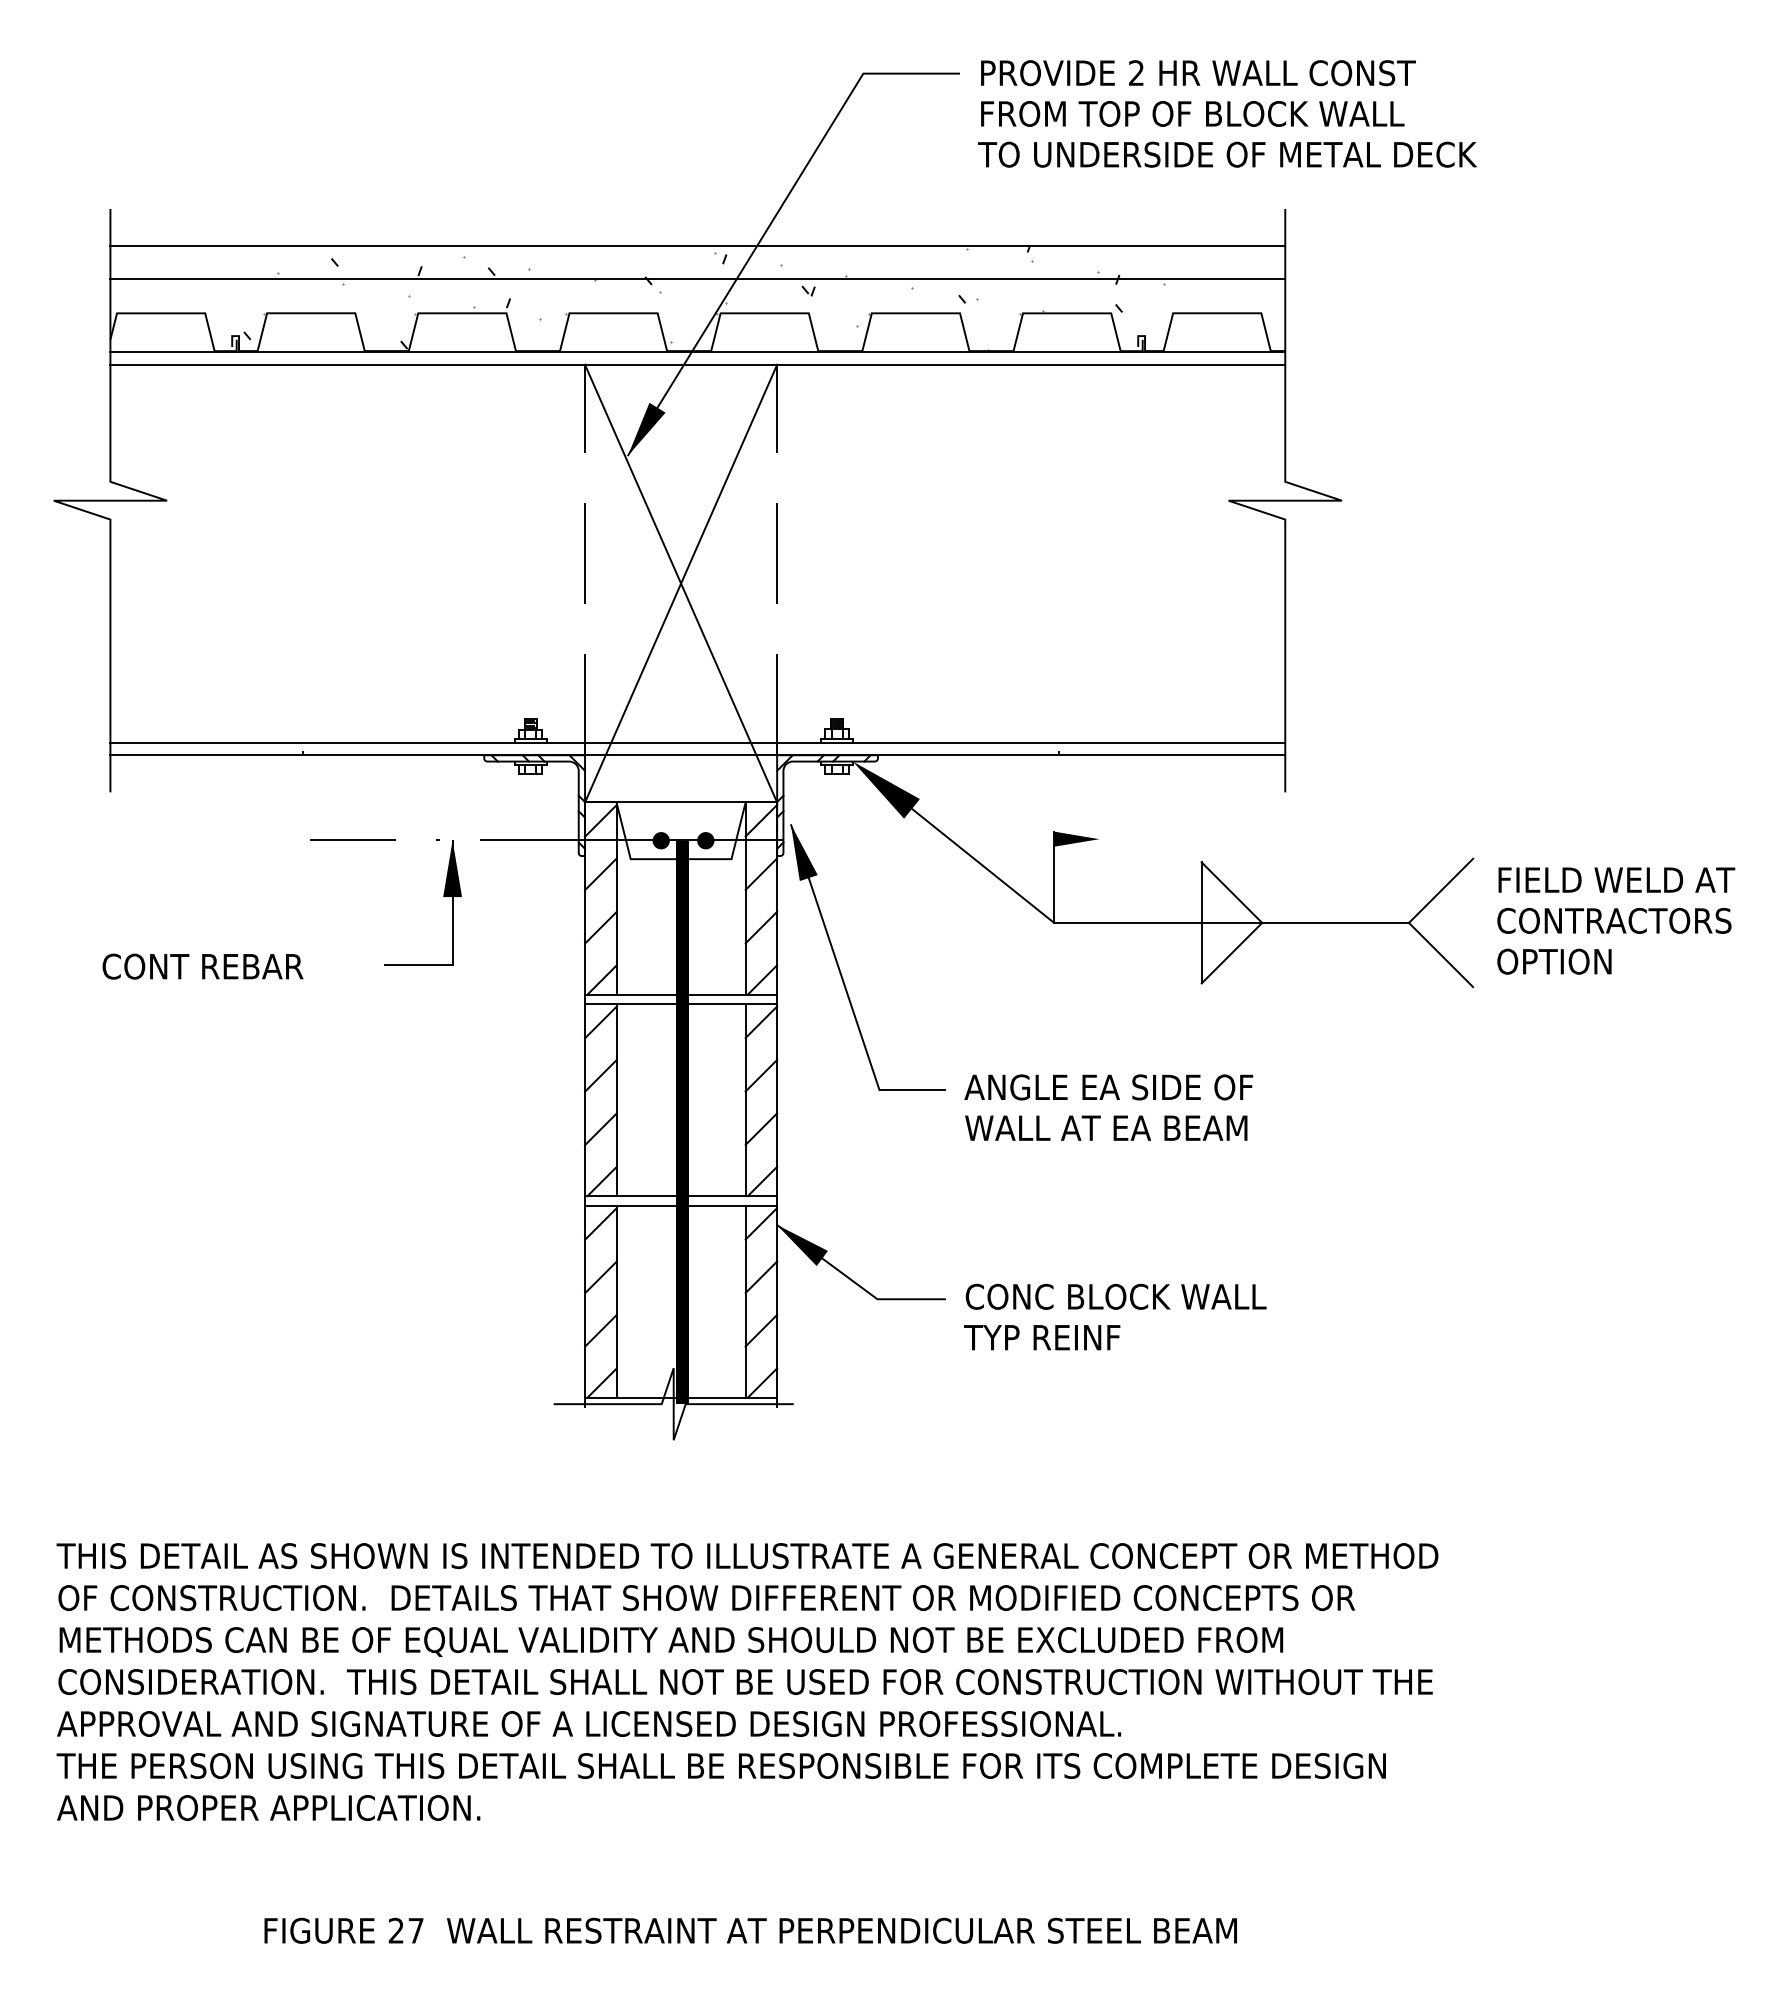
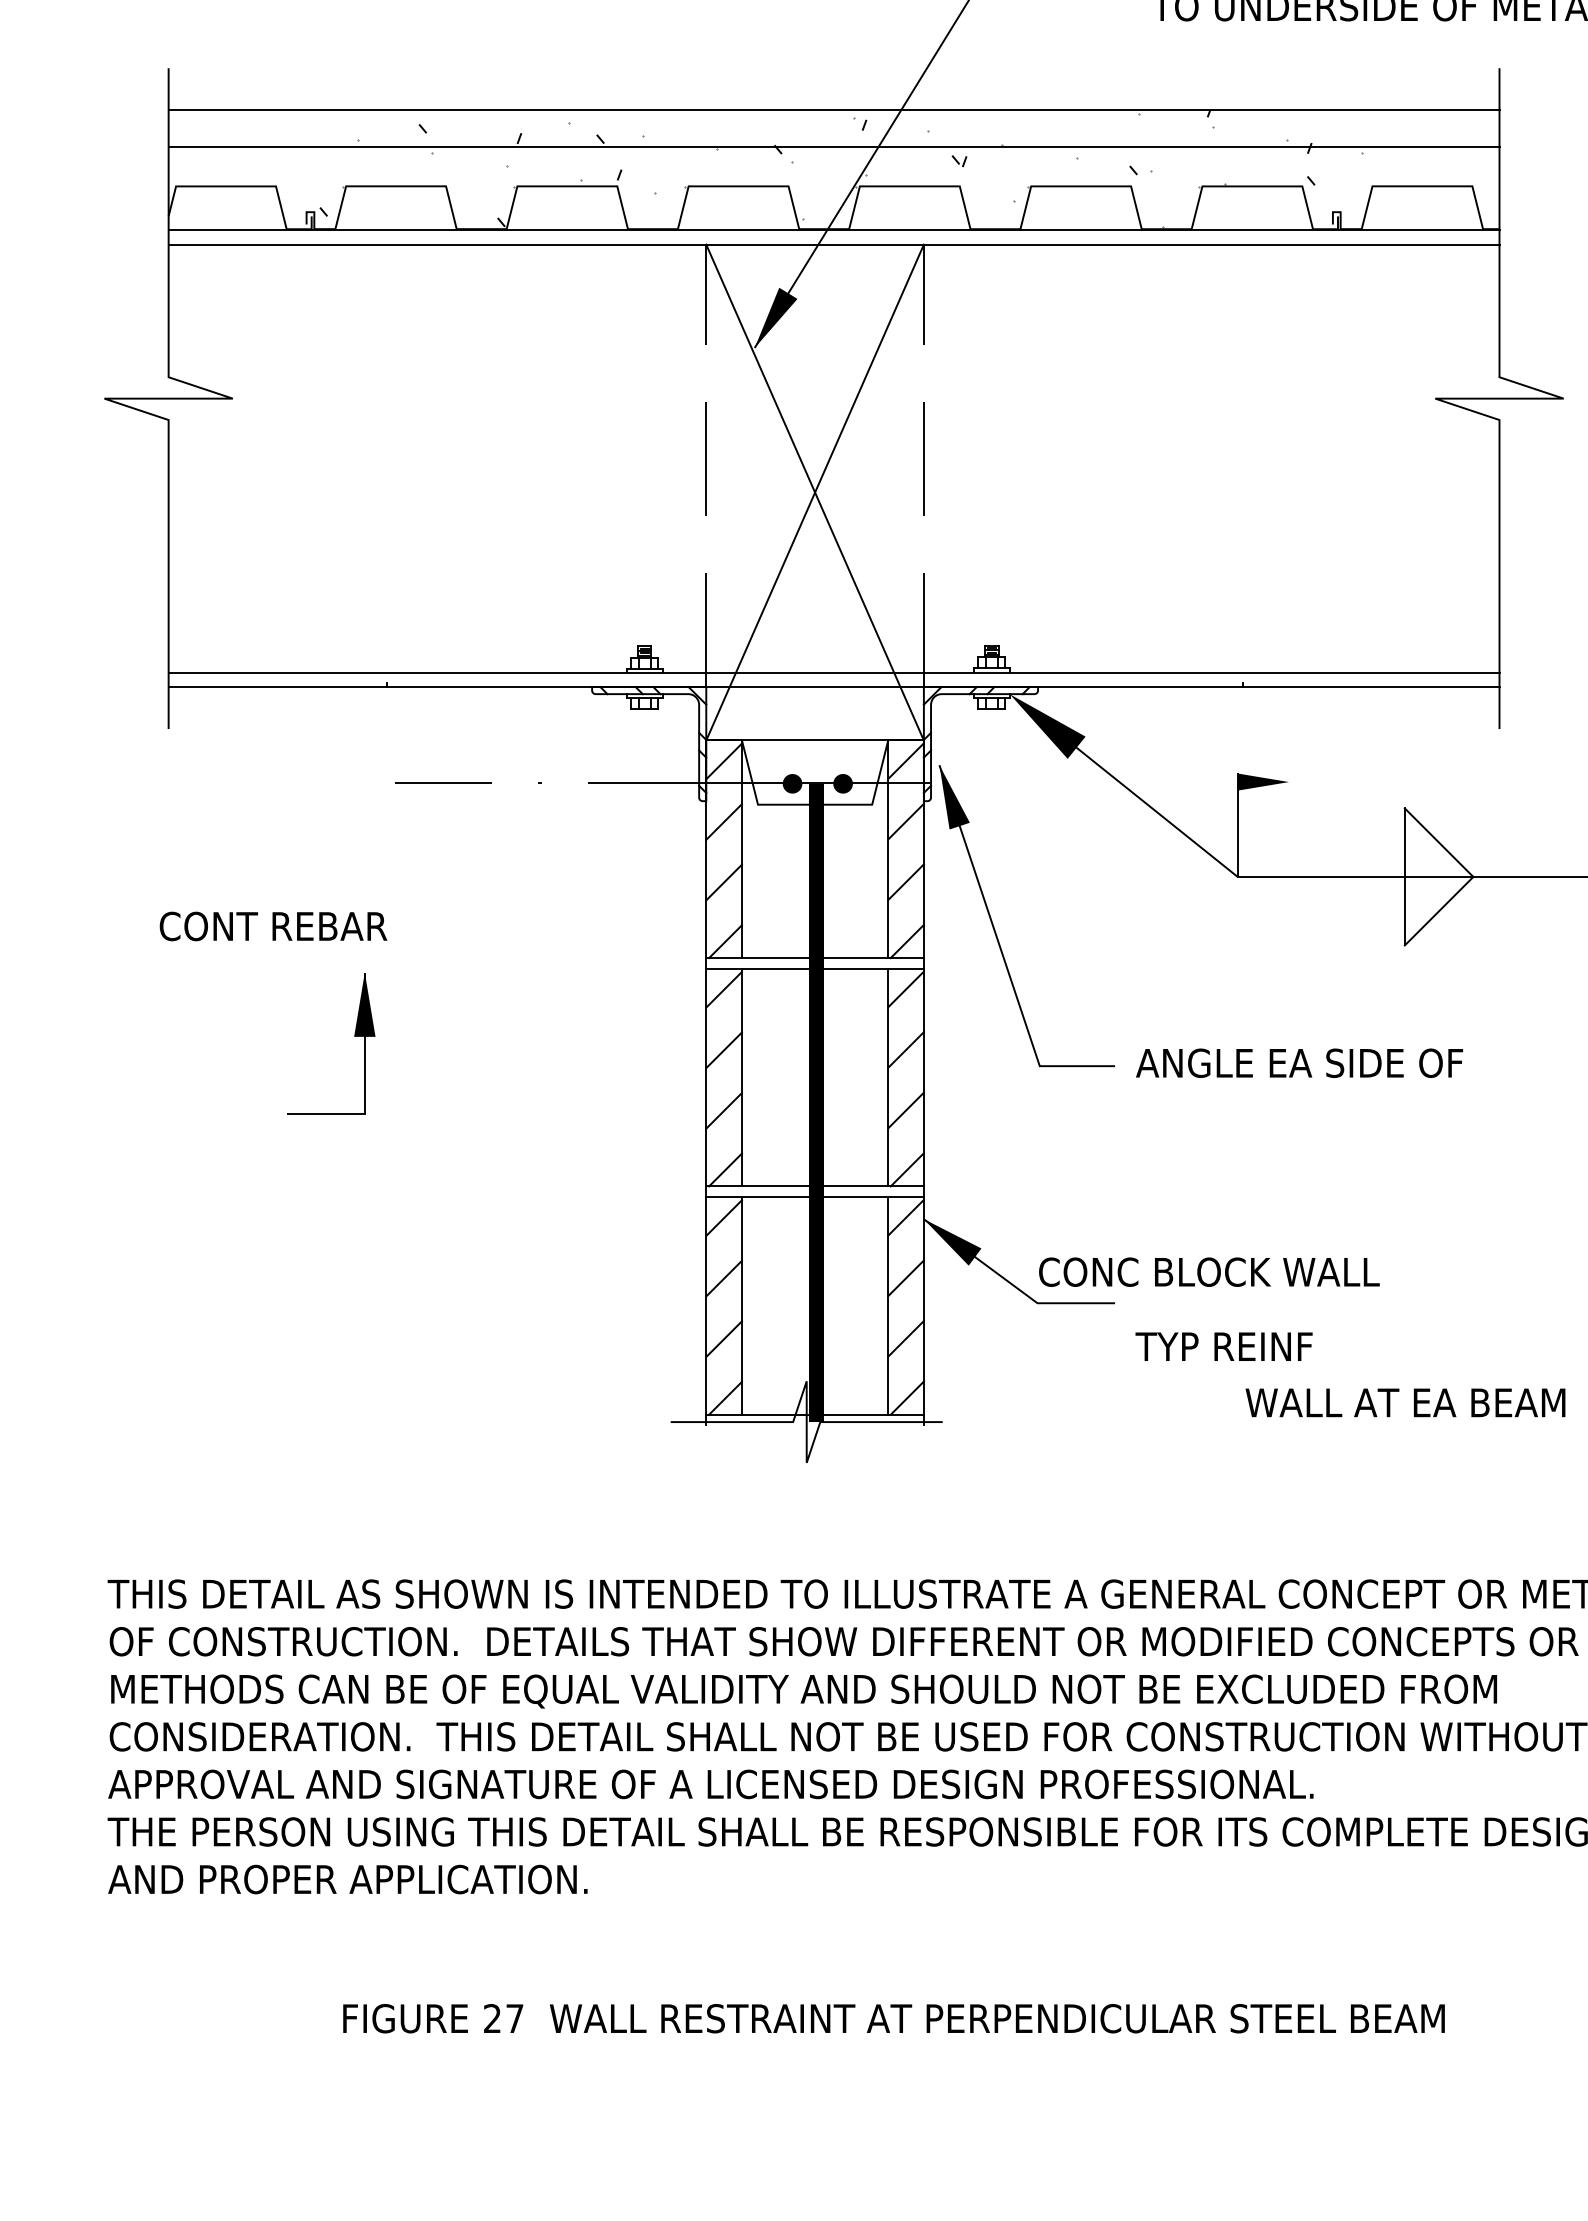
part: (443, 896) -> (354, 1036), moved
text: (1106, 1127) -> (1405, 1402), moved
text: (1115, 1296) -> (1208, 1271), moved

